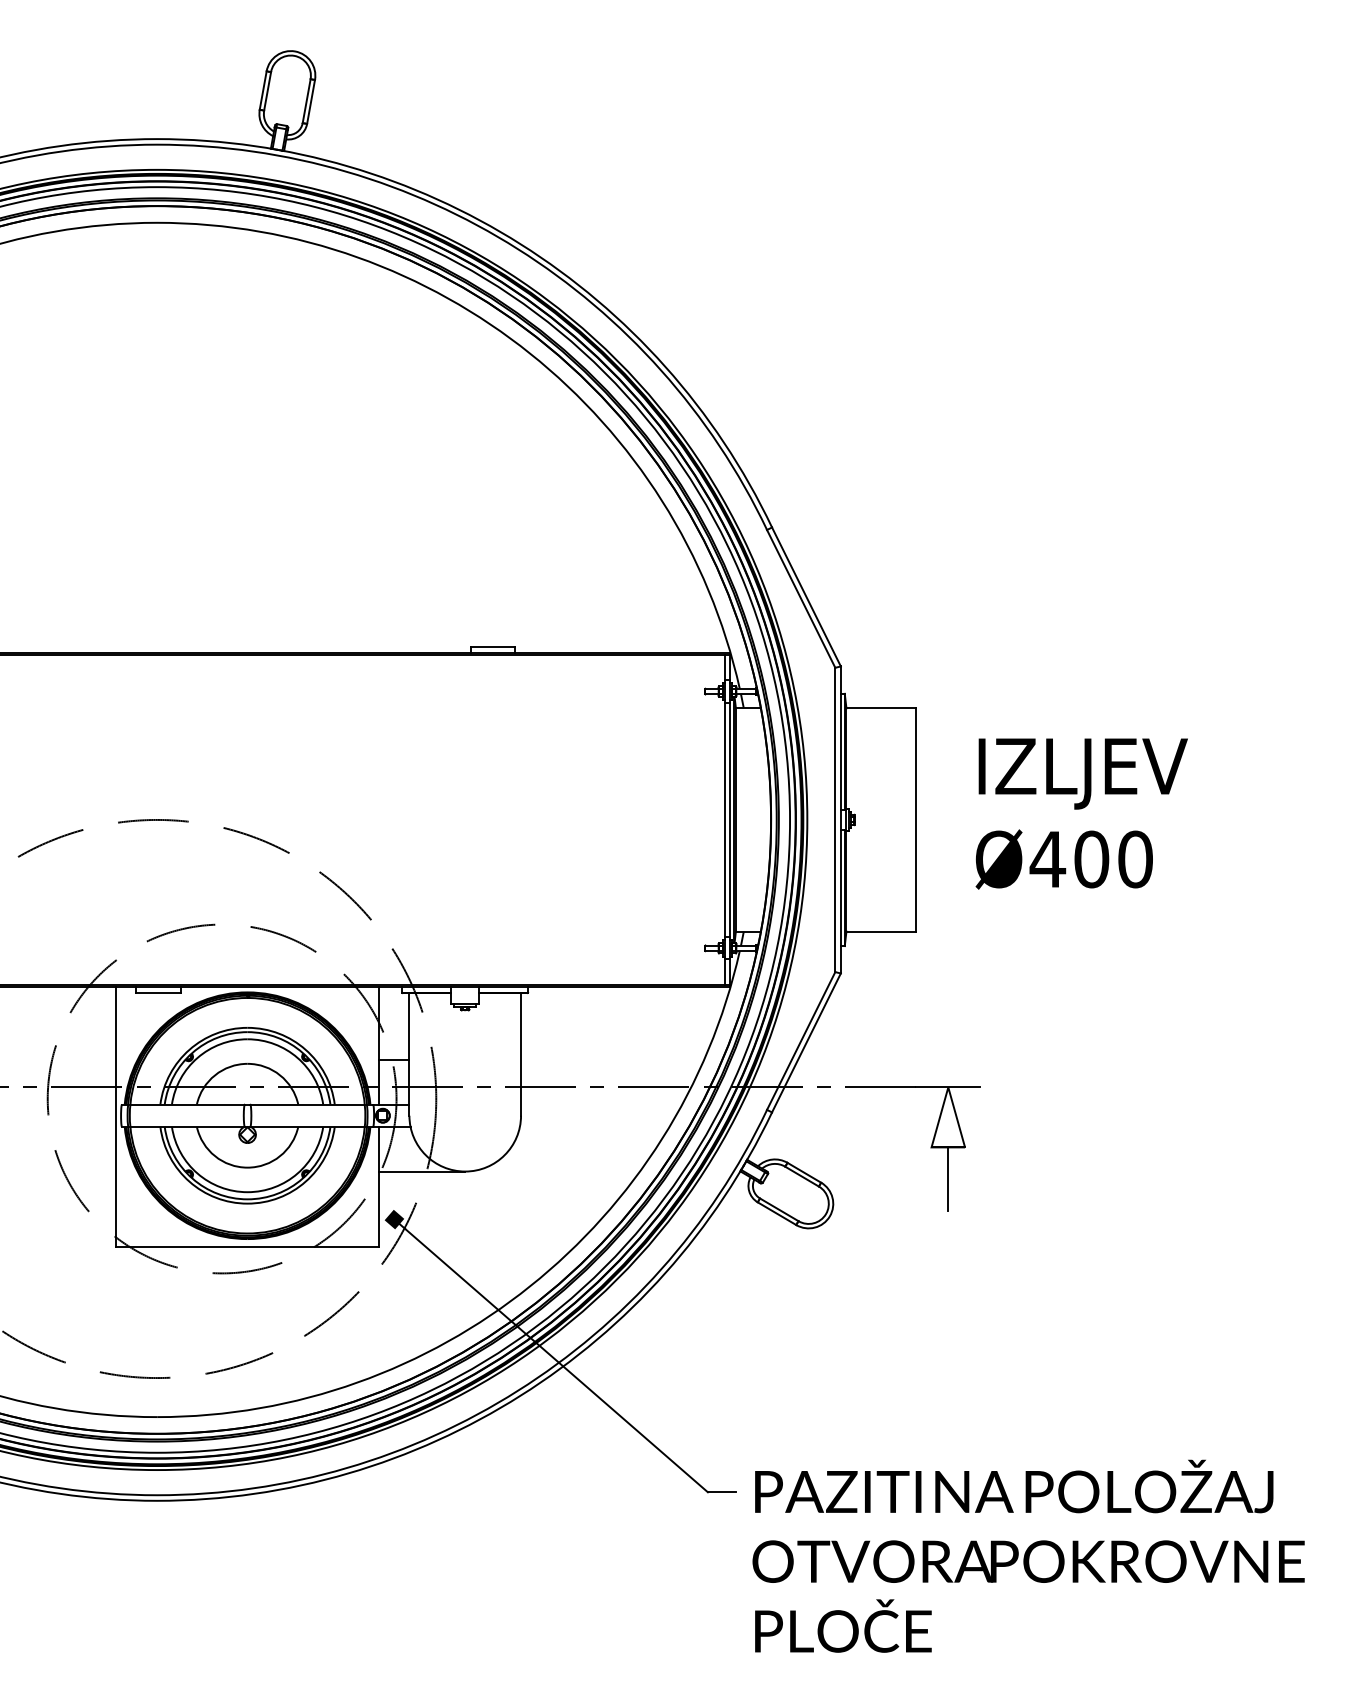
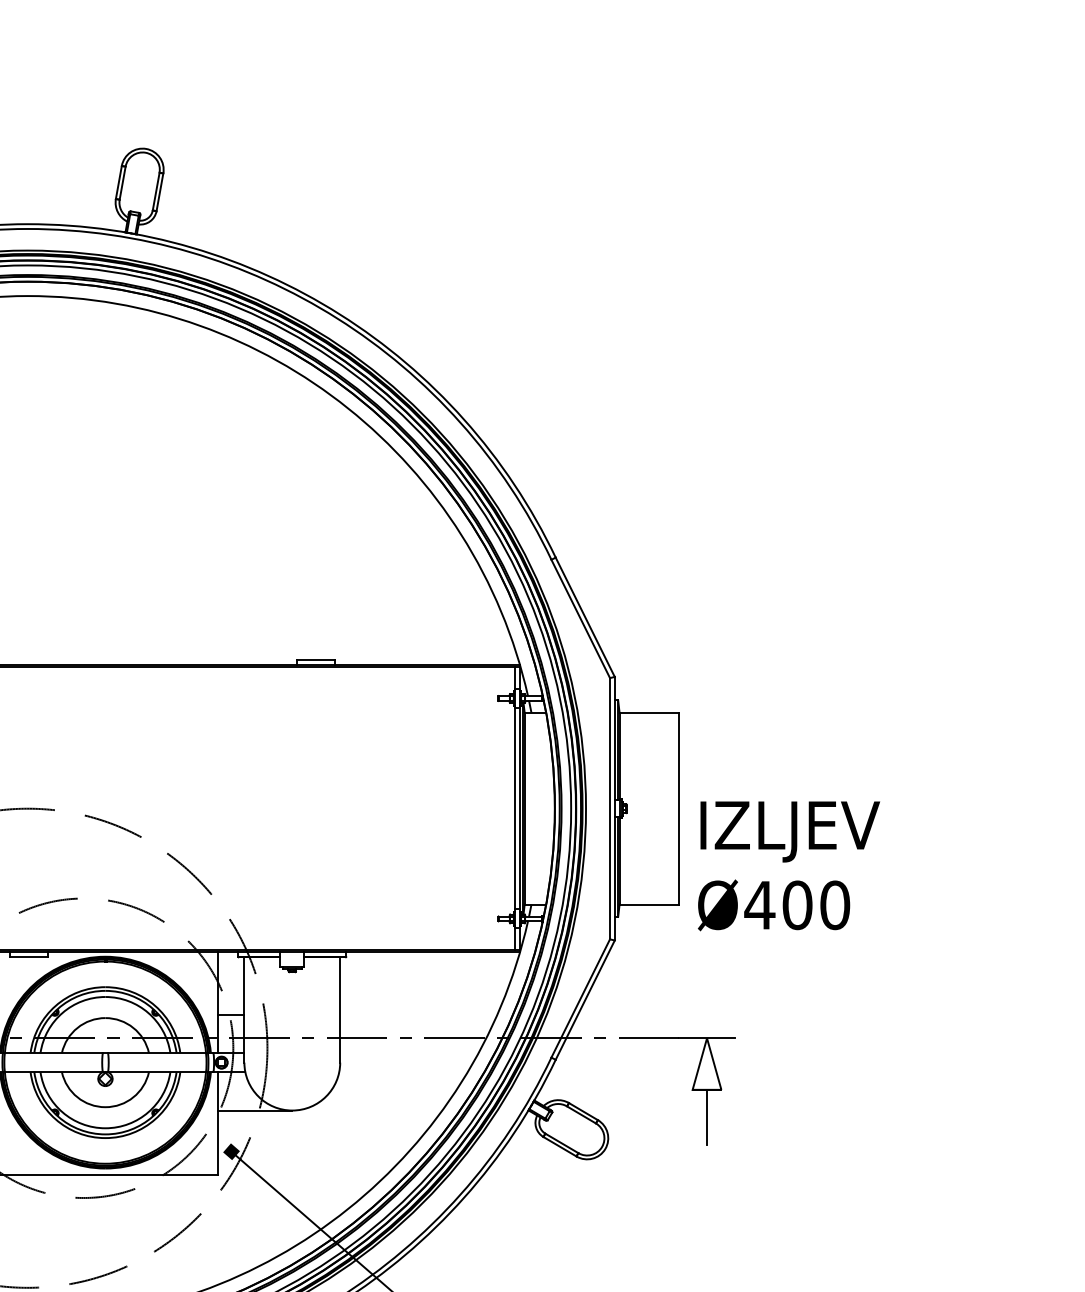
text: (1081, 813) -> (788, 865), moved

